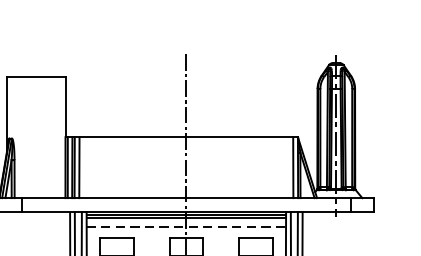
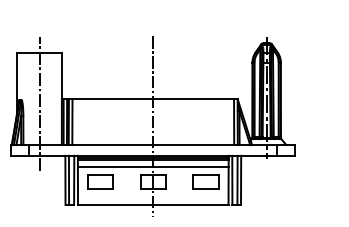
line: (35, 143) -> (39, 103), added
line: (186, 226) -> (153, 166), dashed -> solid

